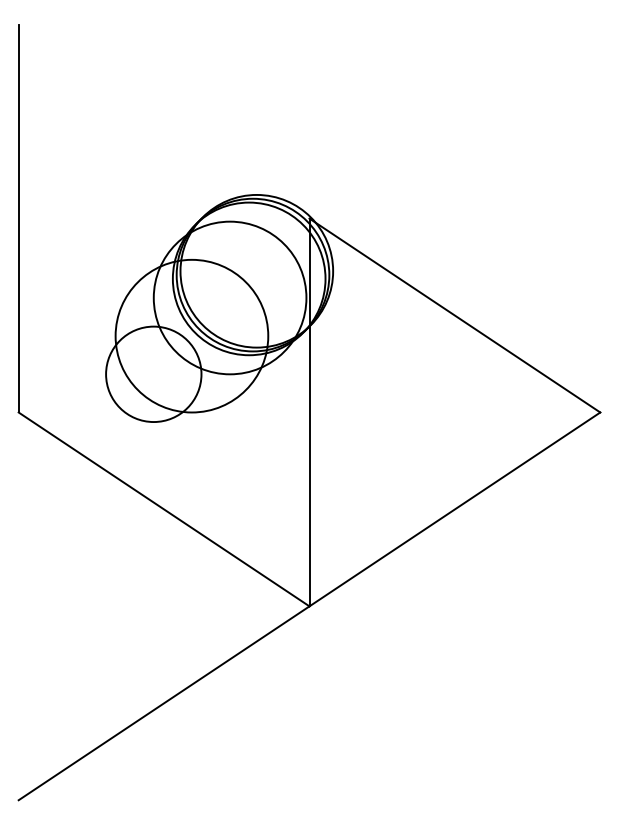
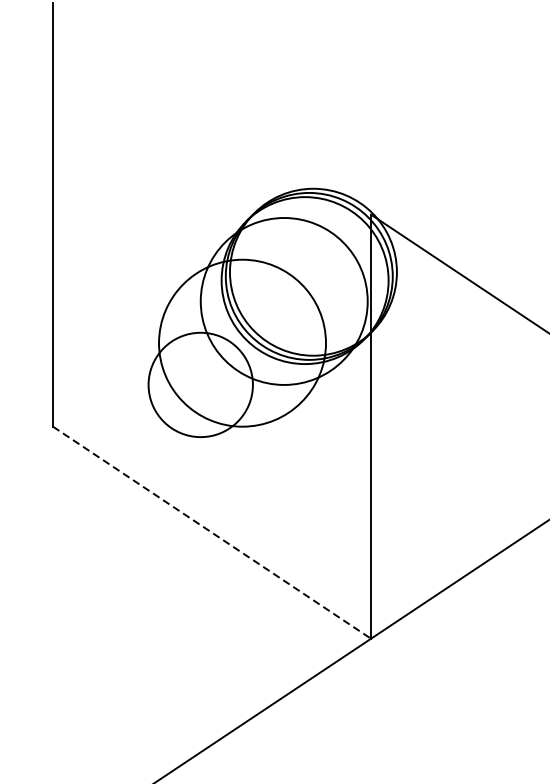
line: (164, 509) -> (212, 532), solid -> dashed

